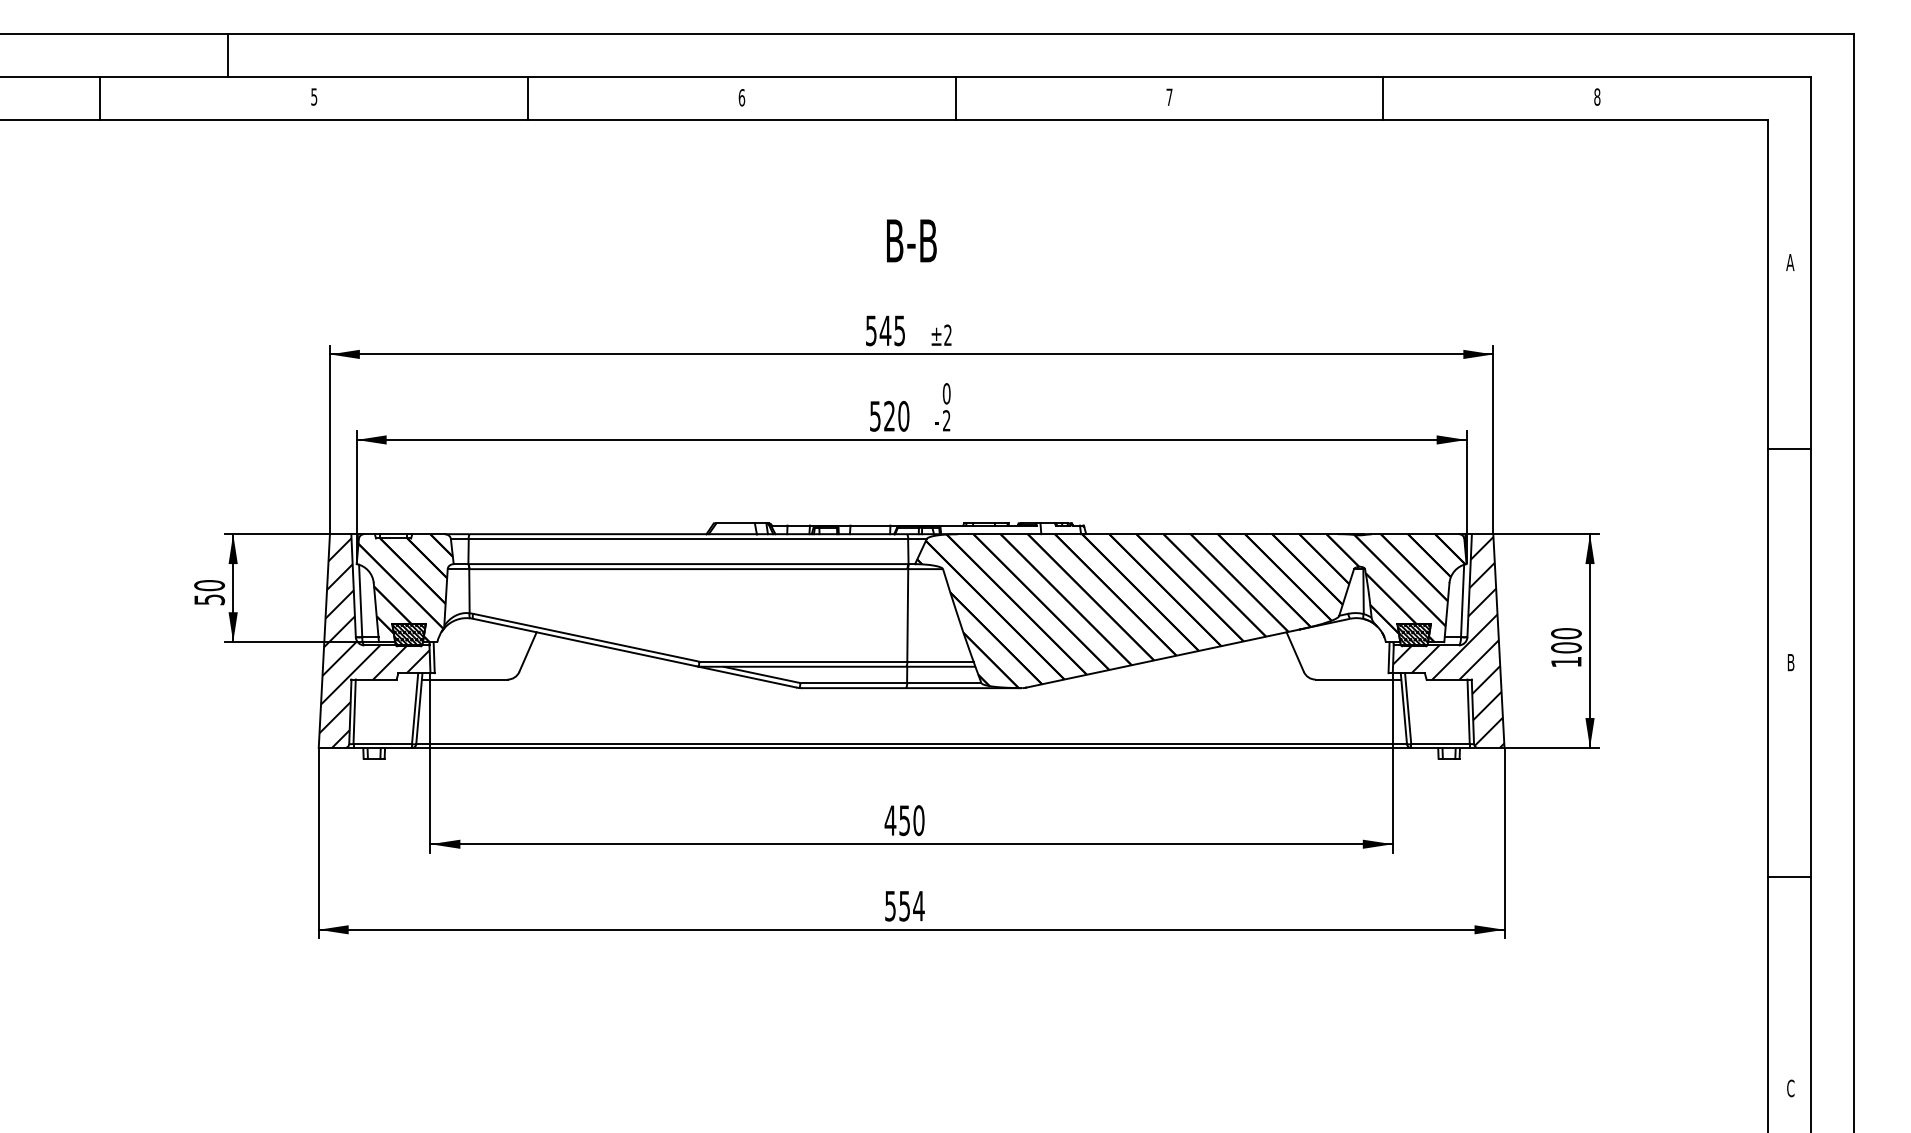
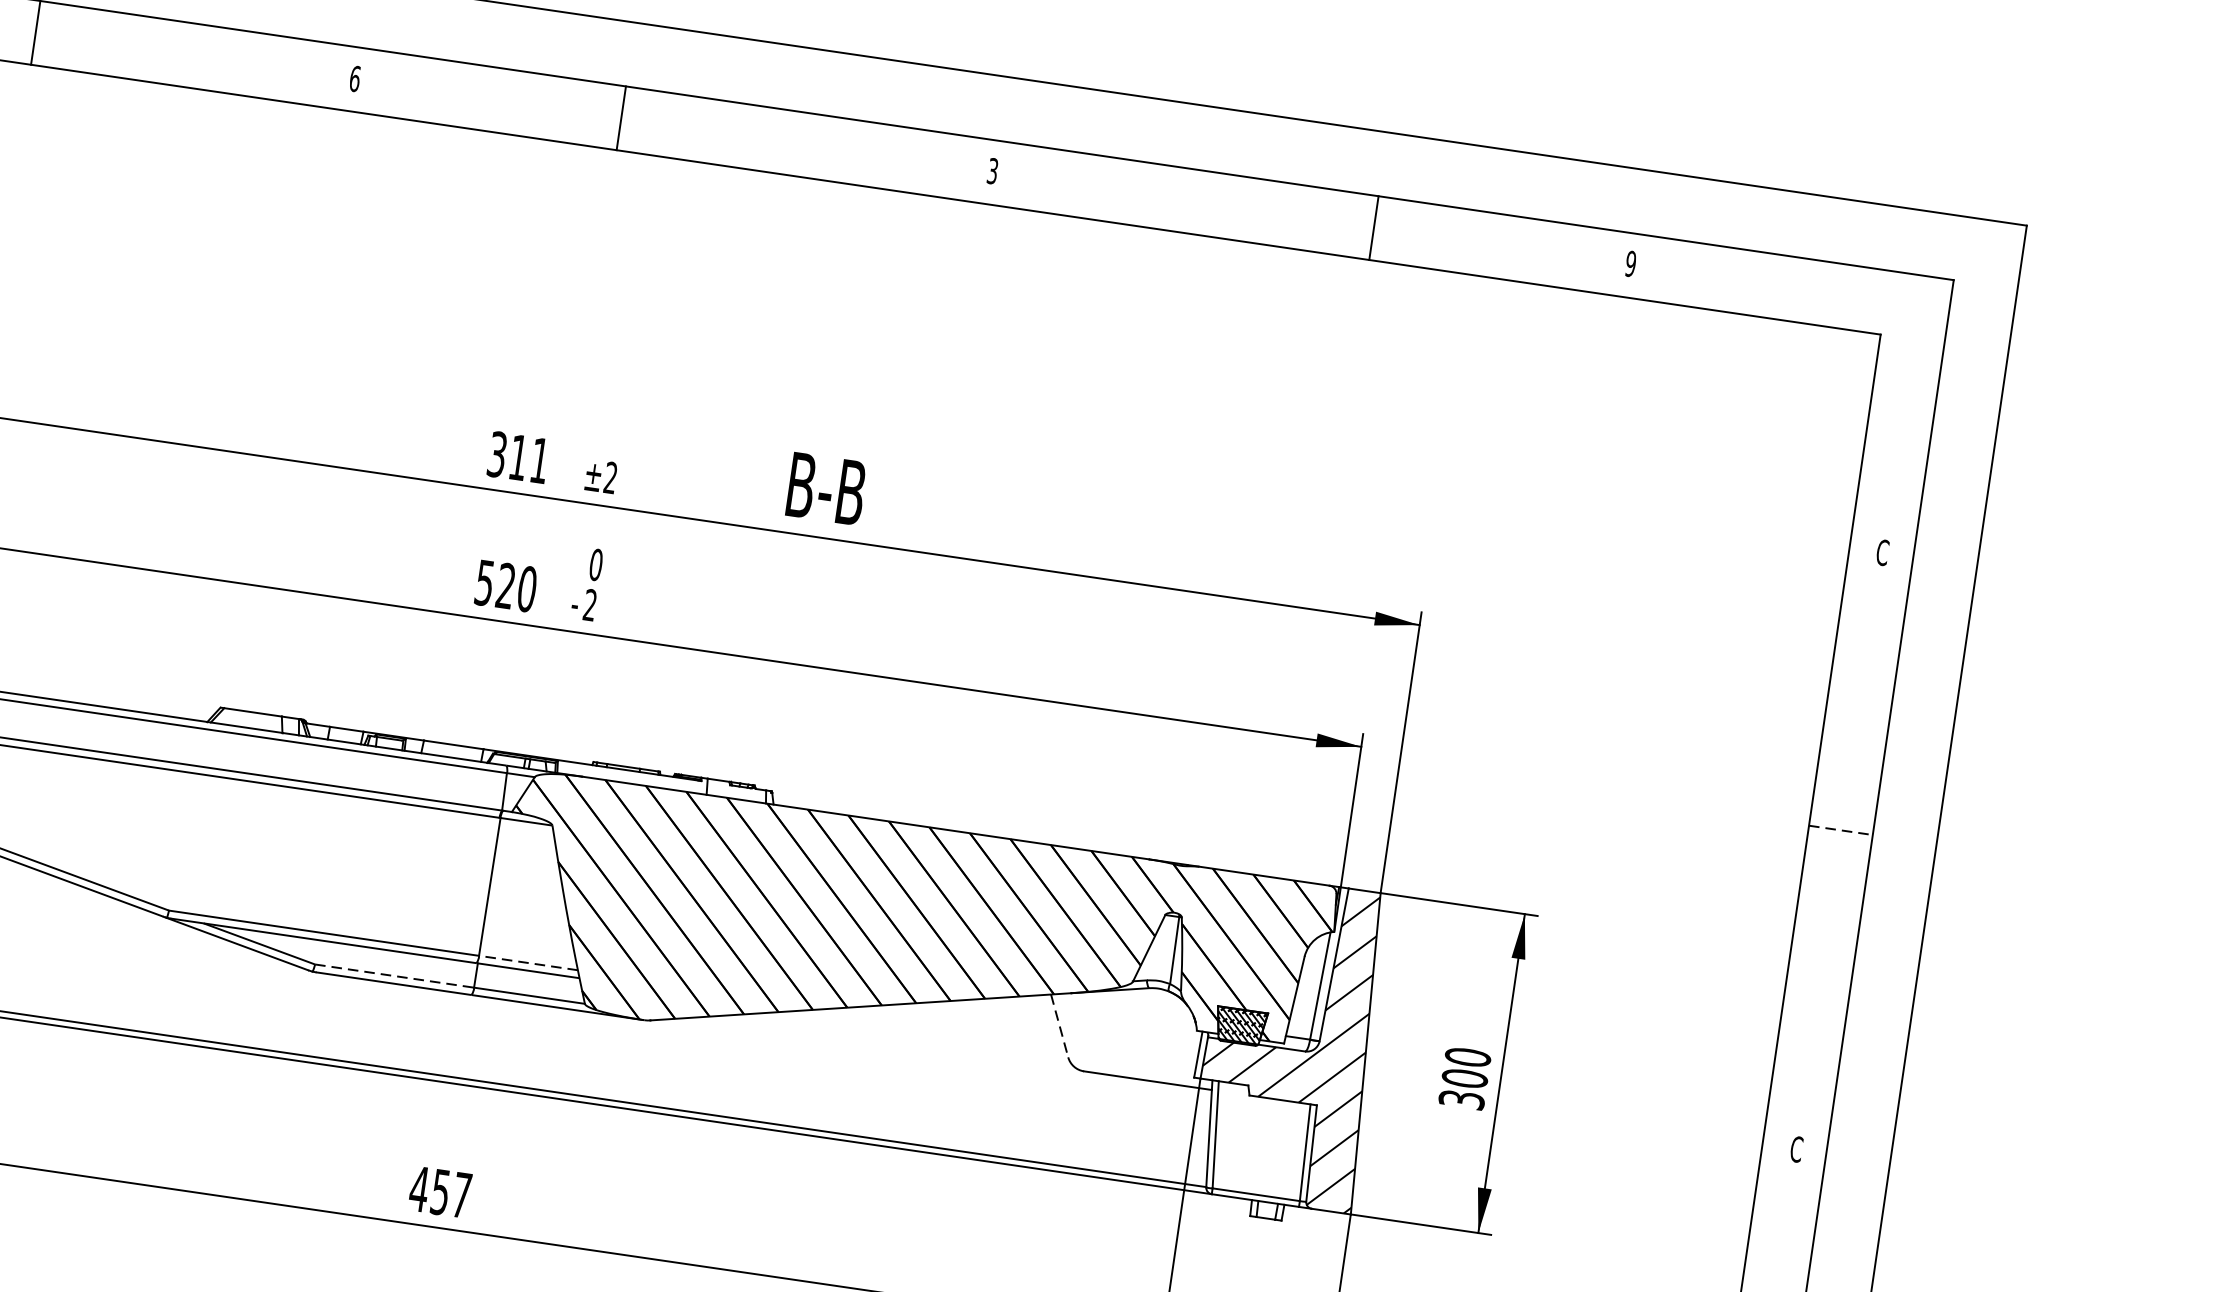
text: (1597, 96) -> (1631, 263), 8 -> 9
line: (955, 97) -> (621, 117), moved
text: (1169, 97) -> (992, 171), 7 -> 3
line: (1383, 97) -> (1374, 227), moved
text: (911, 240) -> (826, 488), moved
text: (1790, 262) -> (1882, 552), A -> C
text: (885, 330) -> (518, 457), 545 -> 311
line: (1790, 448) -> (1842, 830), solid -> dashed
line: (1295, 652) -> (1059, 1026), solid -> dashed
line: (939, 661) -> (527, 962), solid -> dashed
text: (1566, 661) -> (1462, 1098), 100 -> 300
text: (1790, 662) -> (1795, 1149), B -> C
line: (854, 683) -> (395, 976), solid -> dashed
text: (918, 820) -> (461, 1195), 450 -> 457

